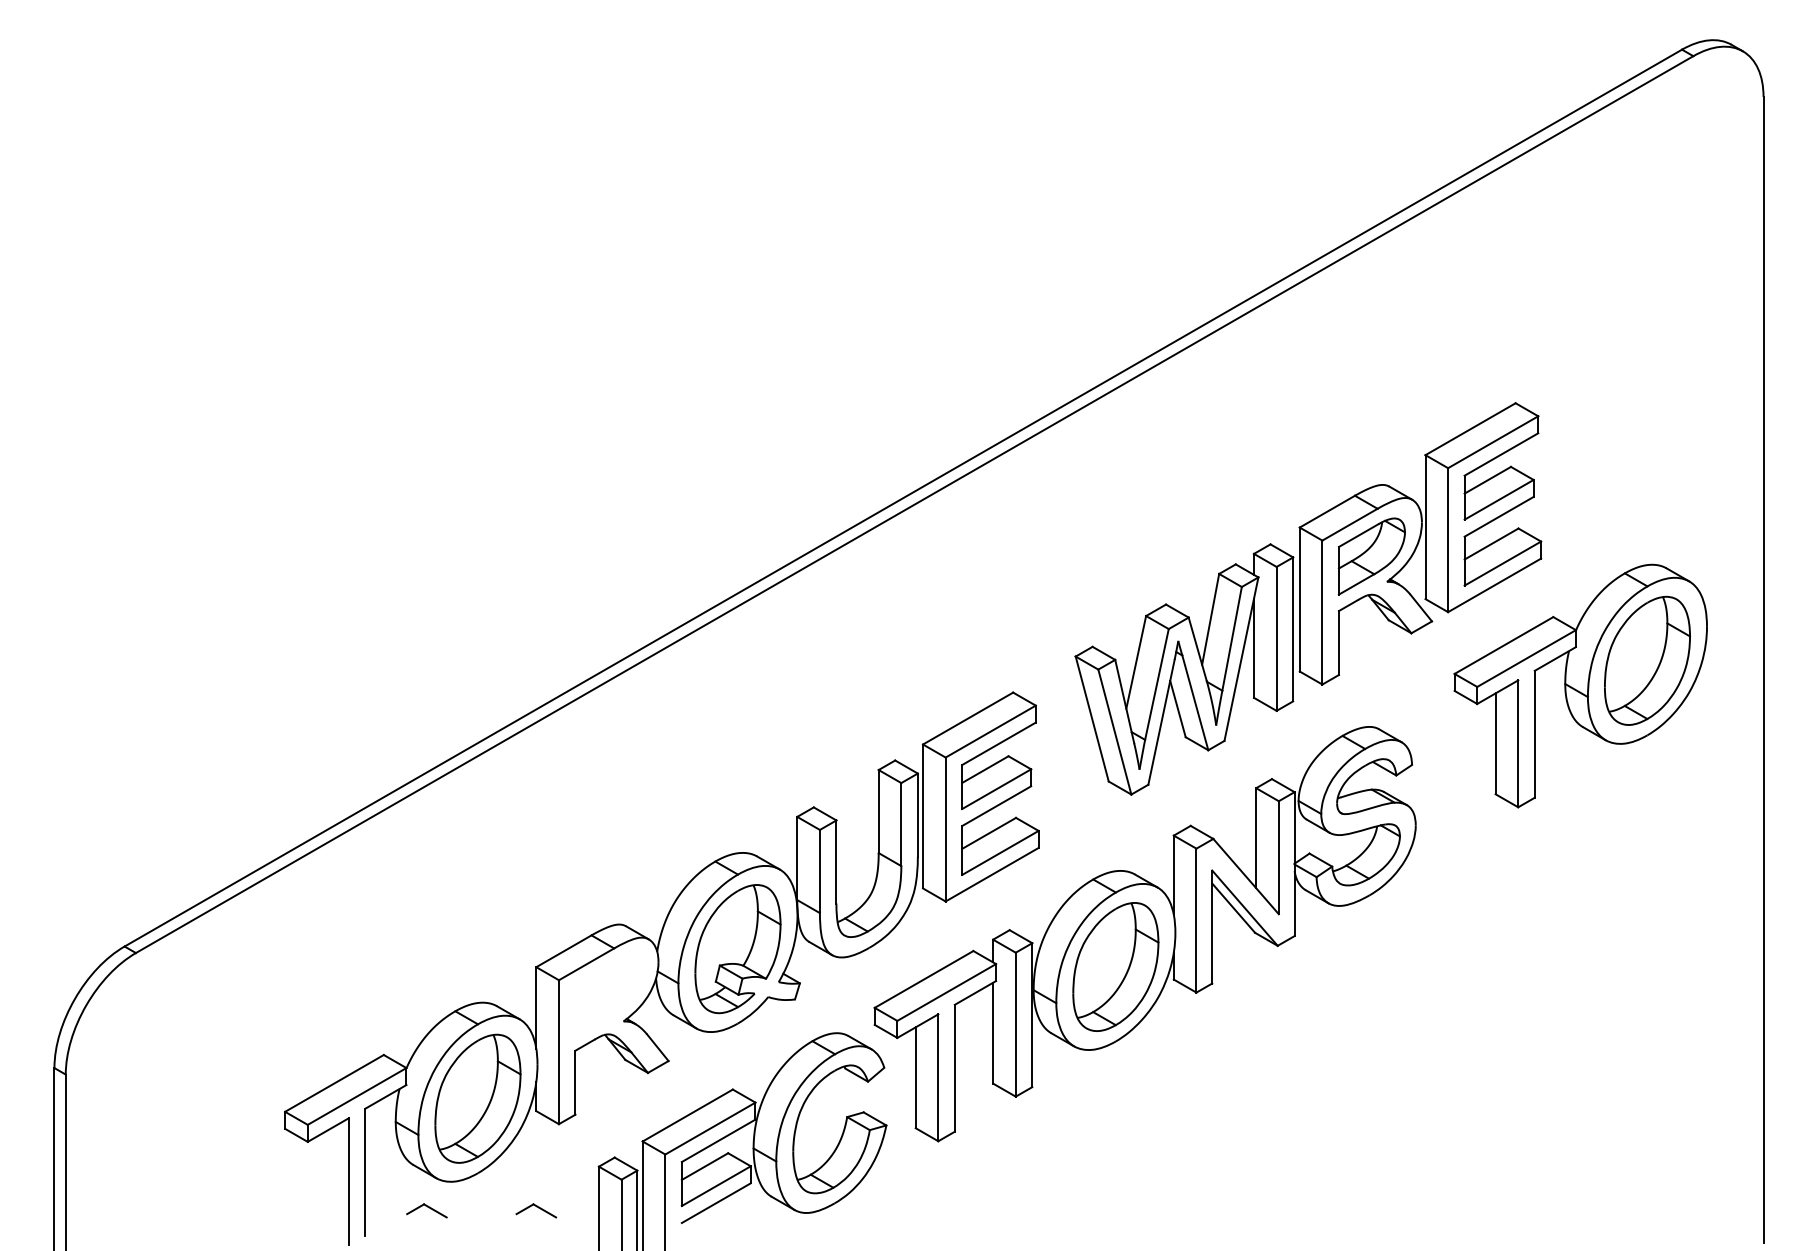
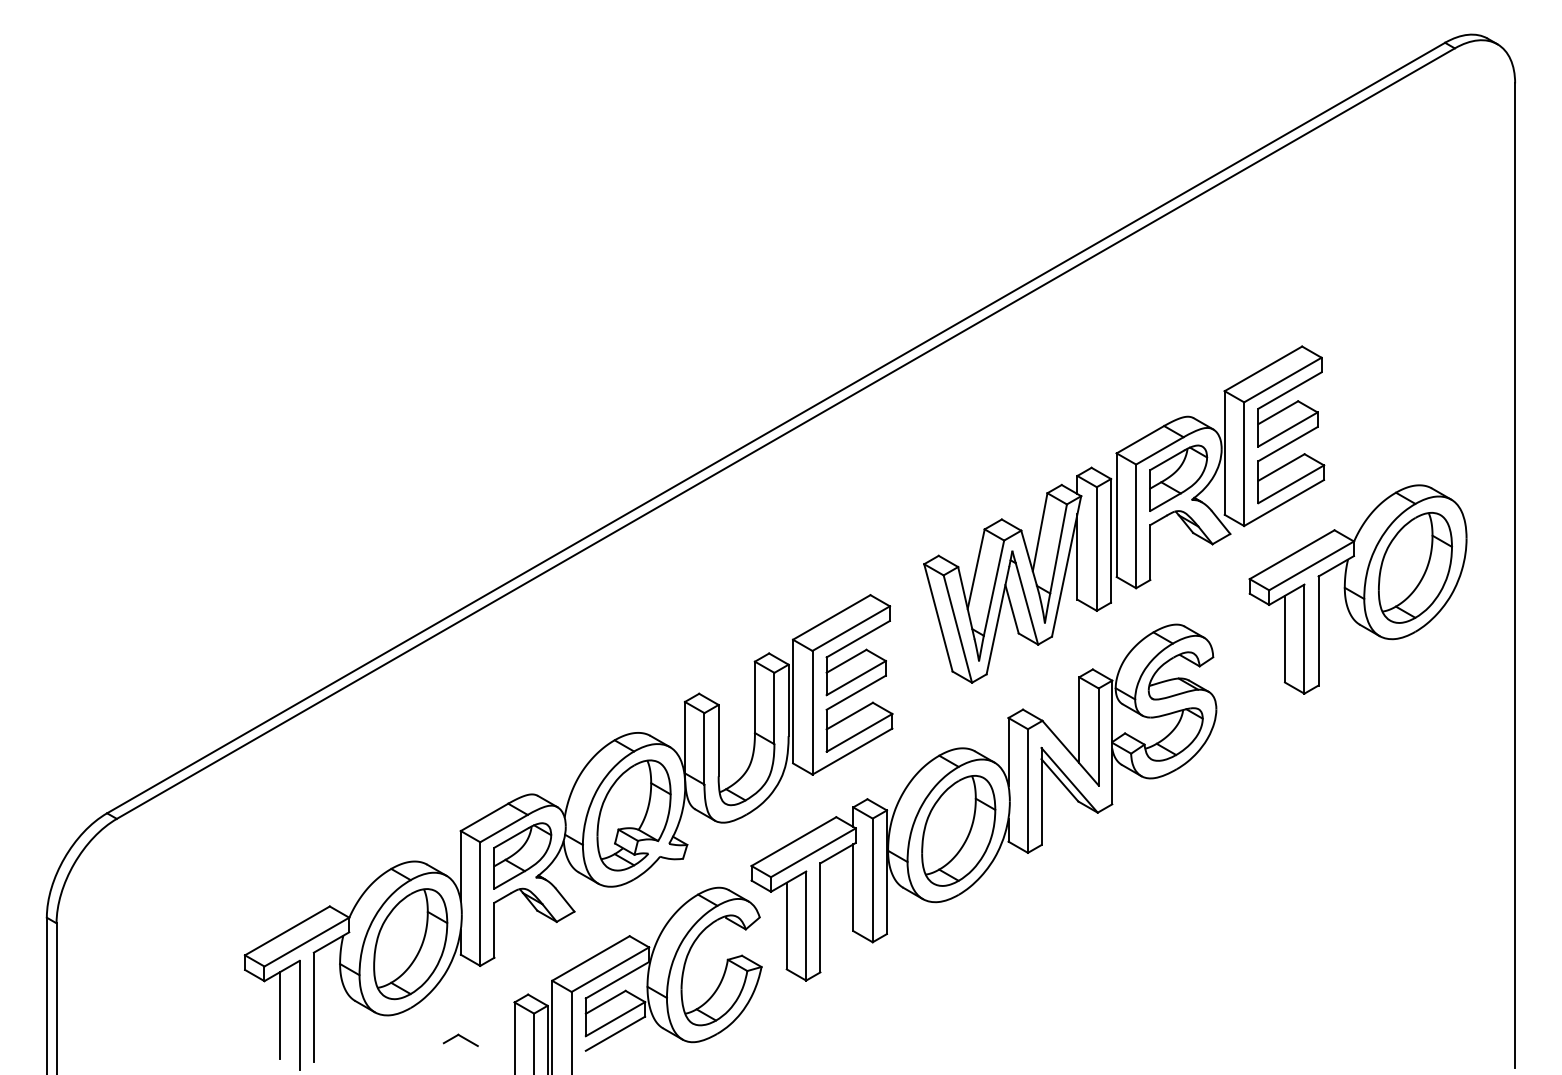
part: (608, 995) -> (522, 855), added
line: (326, 1181) -> (280, 1015), added
part: (426, 1209) -> (366, 1039), removed

